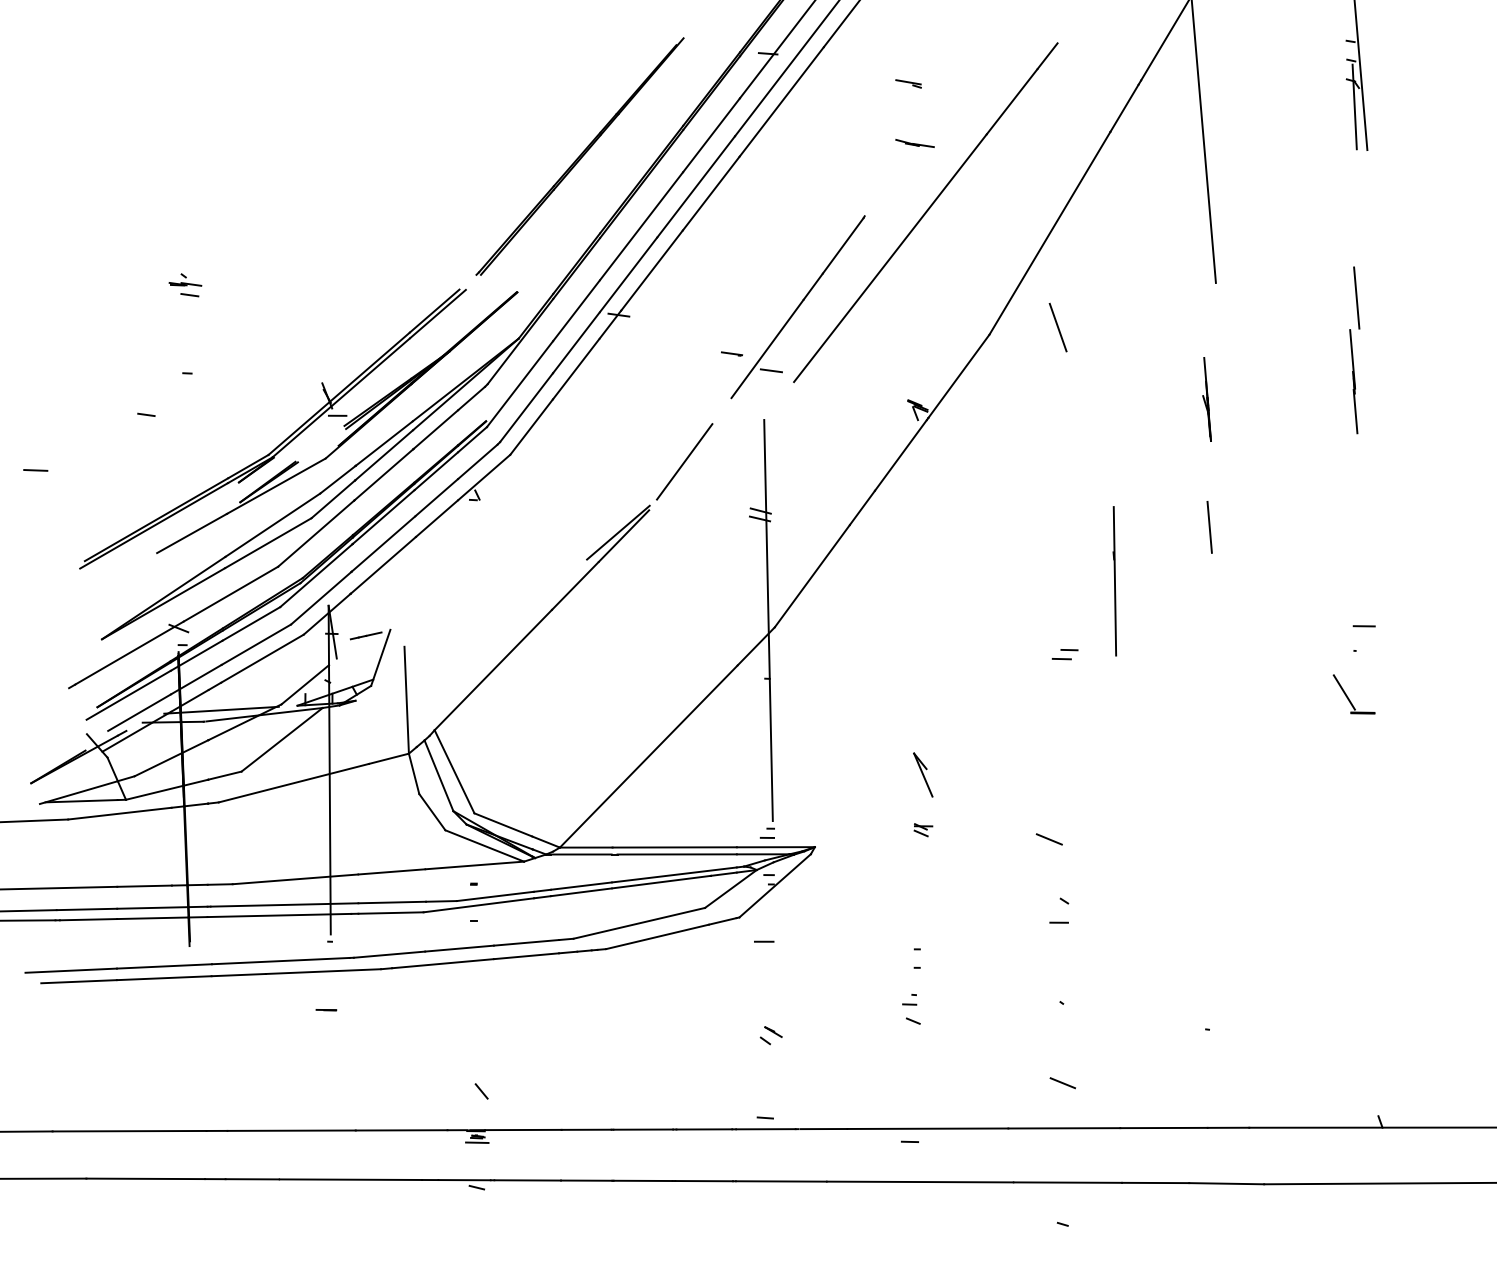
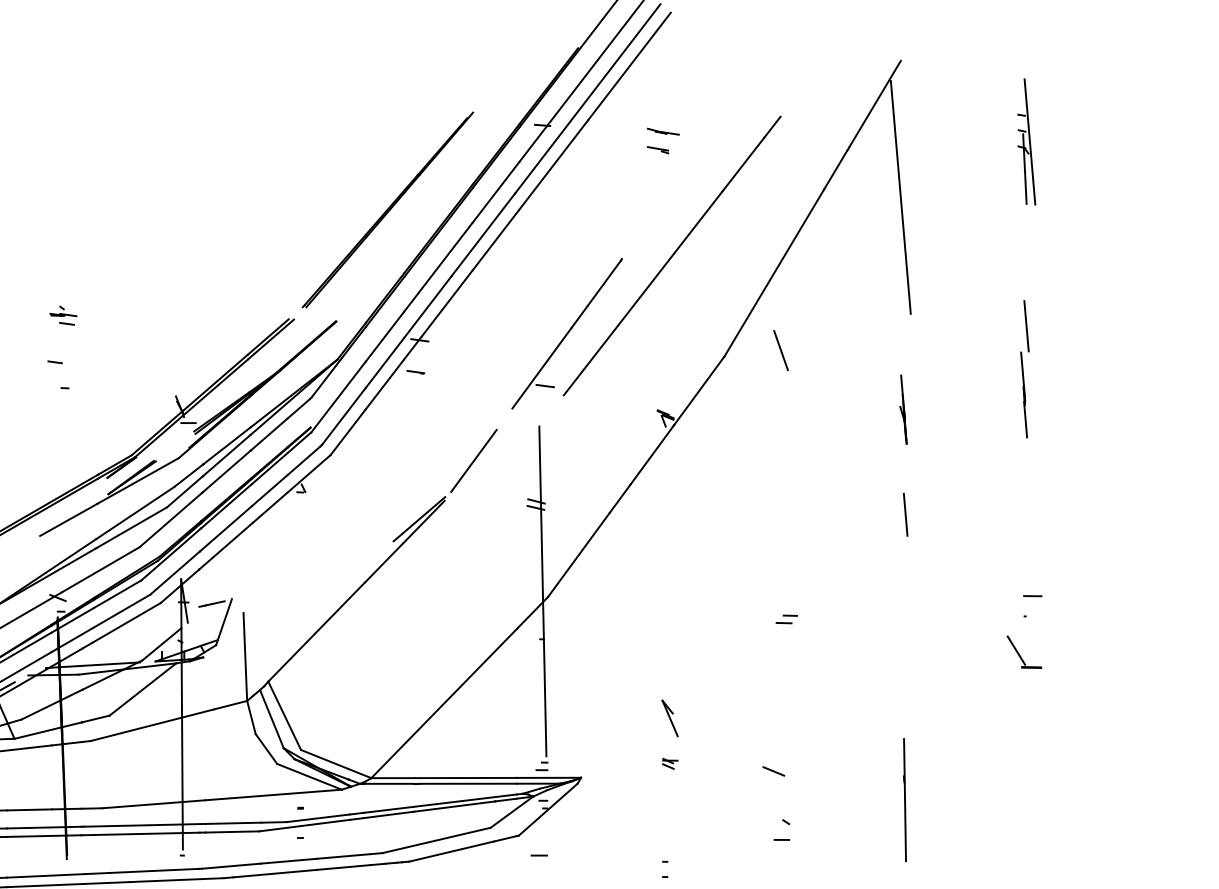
part: (914, 143) -> (662, 131), moved
line: (731, 353) -> (415, 371), moved
line: (146, 414) -> (55, 361), moved
part: (1114, 581) -> (904, 800), moved

